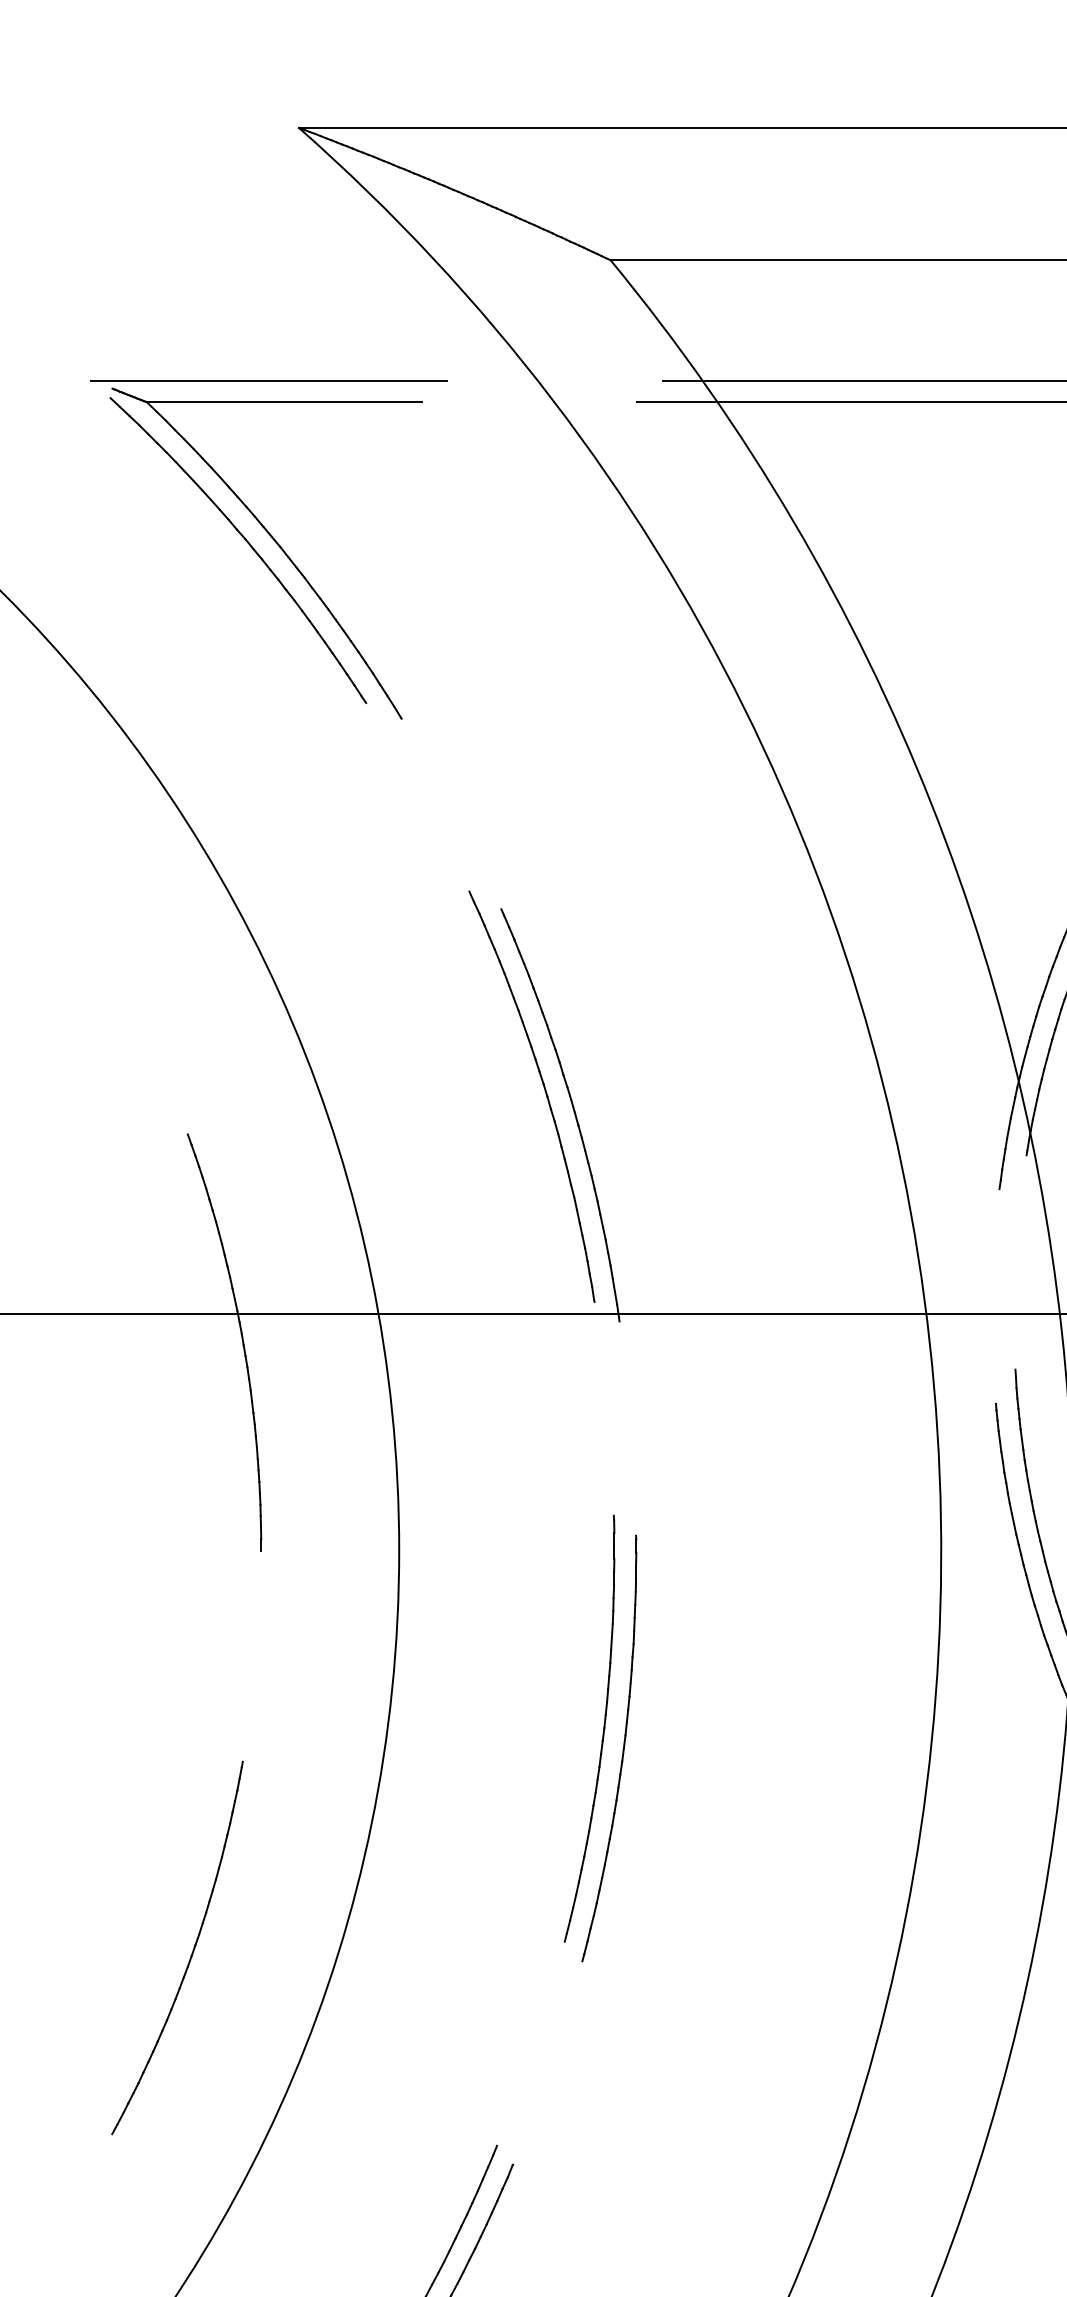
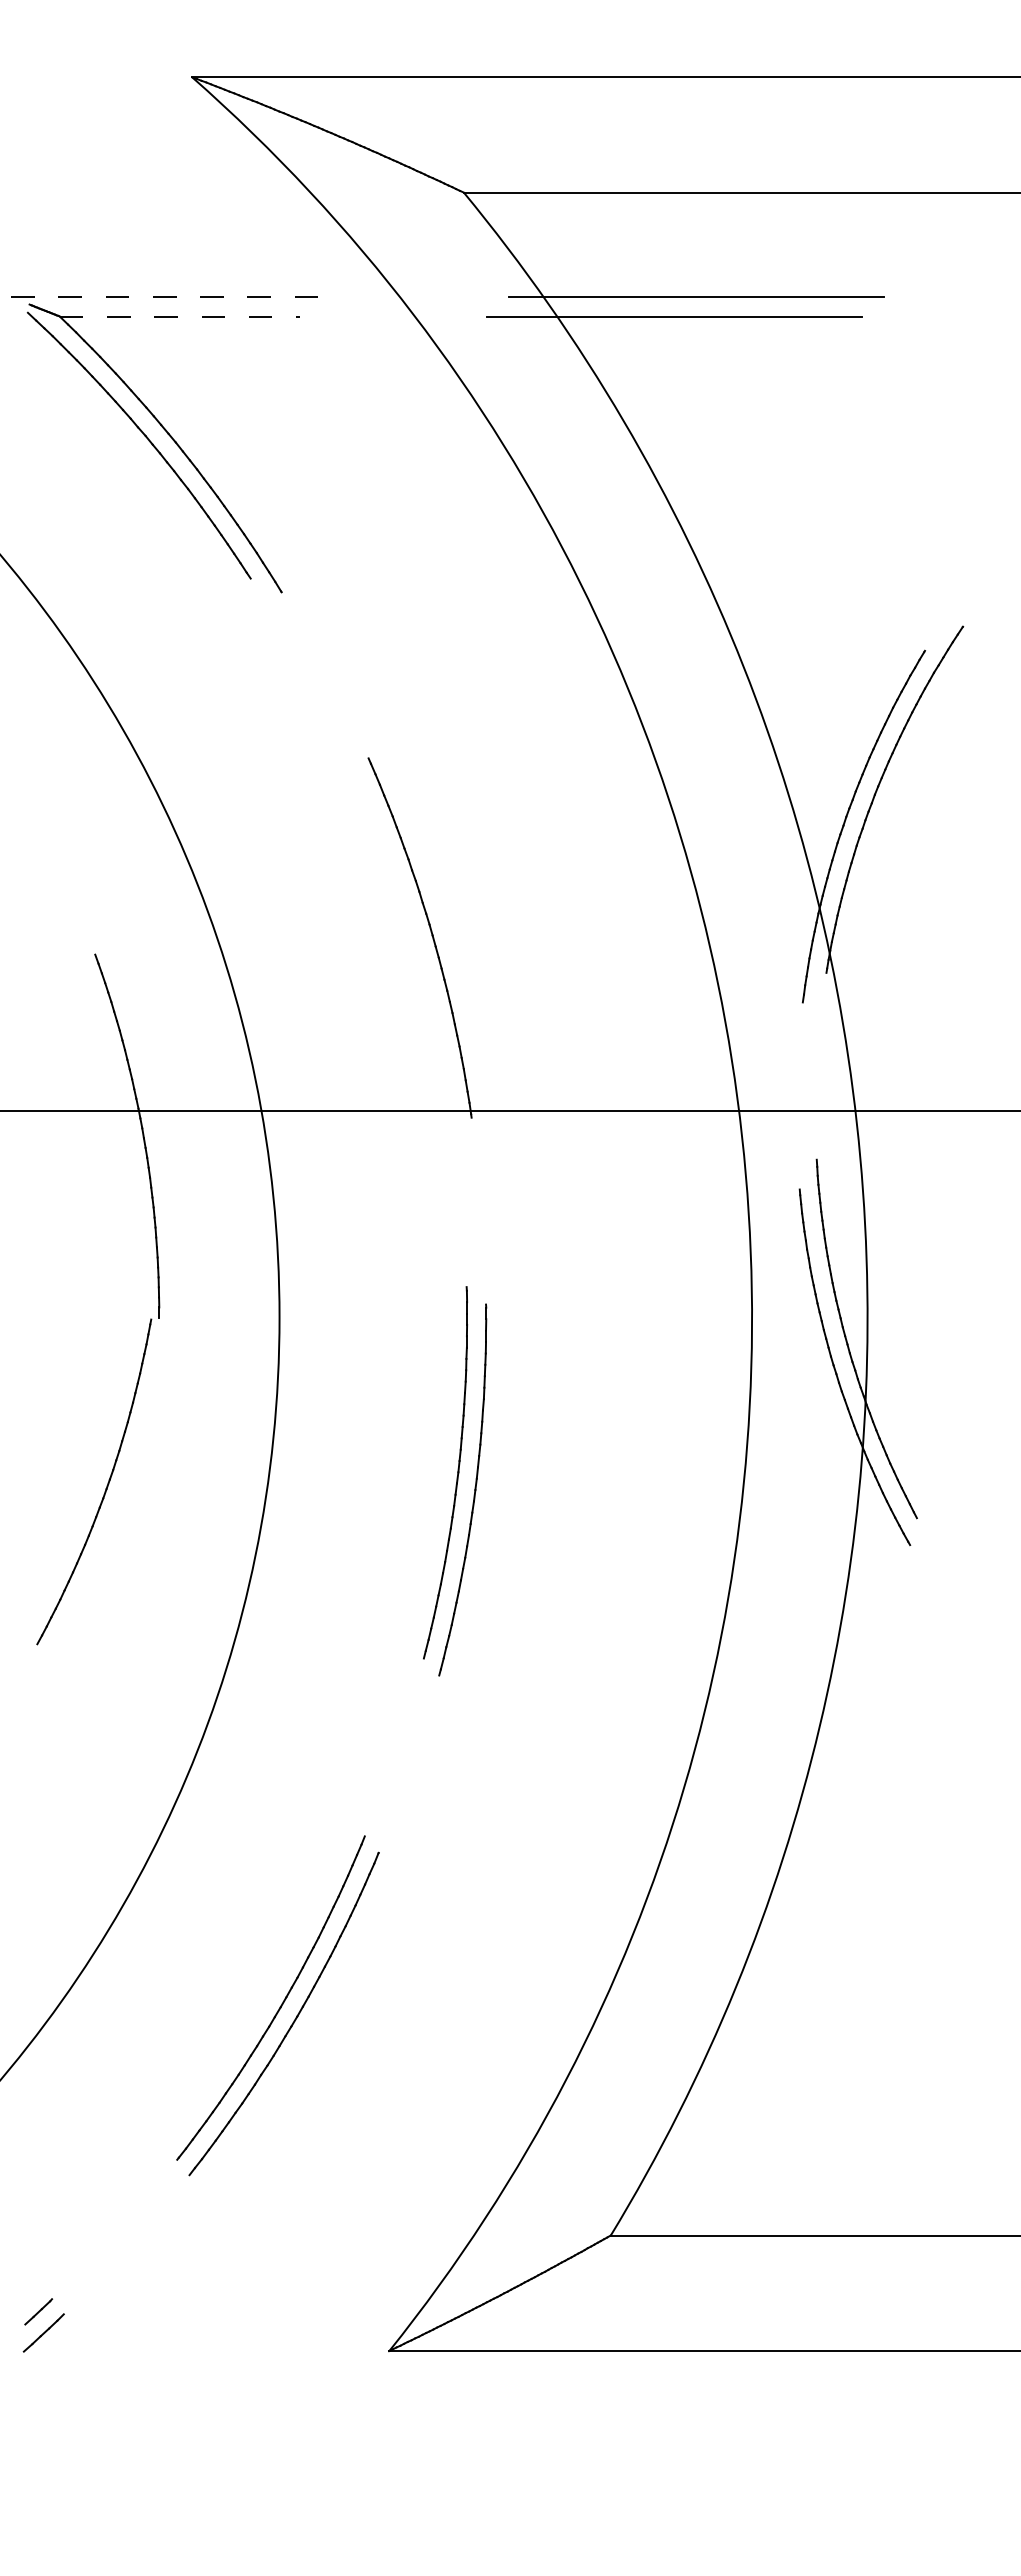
line: (269, 380) -> (166, 297), solid -> dashed
line: (284, 402) -> (179, 316), solid -> dashed
part: (544, 1092) -> (406, 918), removed
part: (191, 1952) -> (106, 1485), moved

